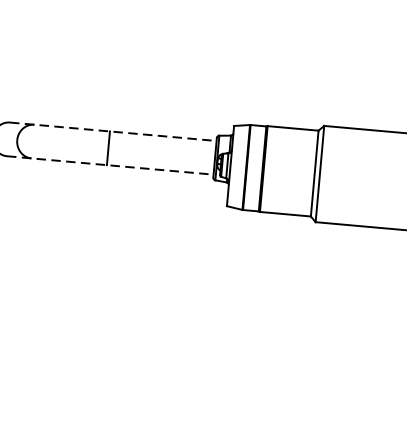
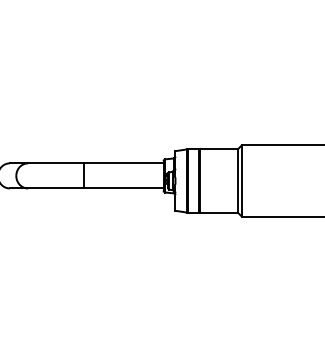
line: (113, 131) -> (86, 163), dashed -> solid
line: (110, 165) -> (86, 188), dashed -> solid

